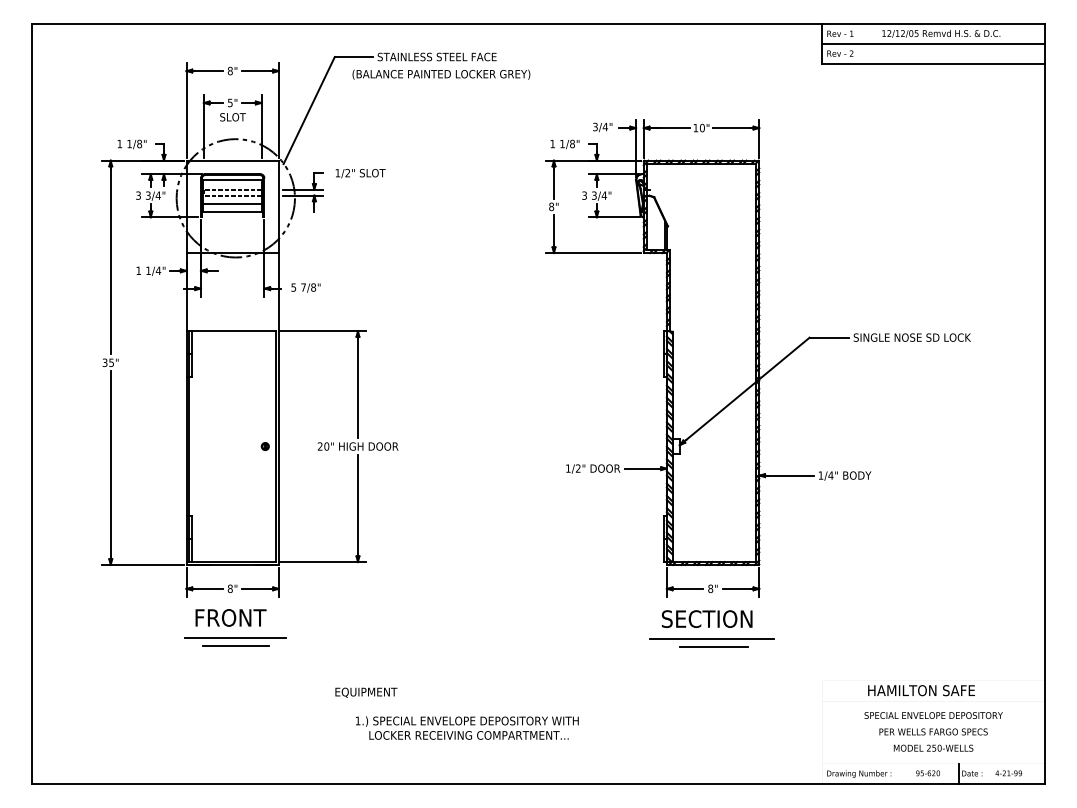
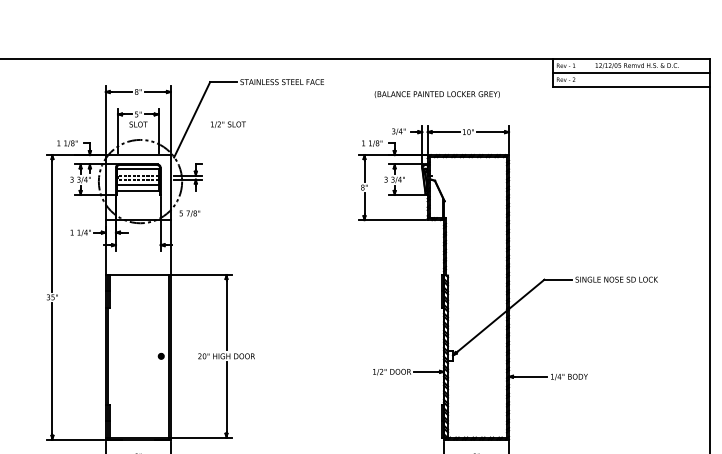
text: (441, 74) -> (437, 94), moved
text: (360, 173) -> (228, 124), moved
text: (305, 287) -> (189, 213), moved

